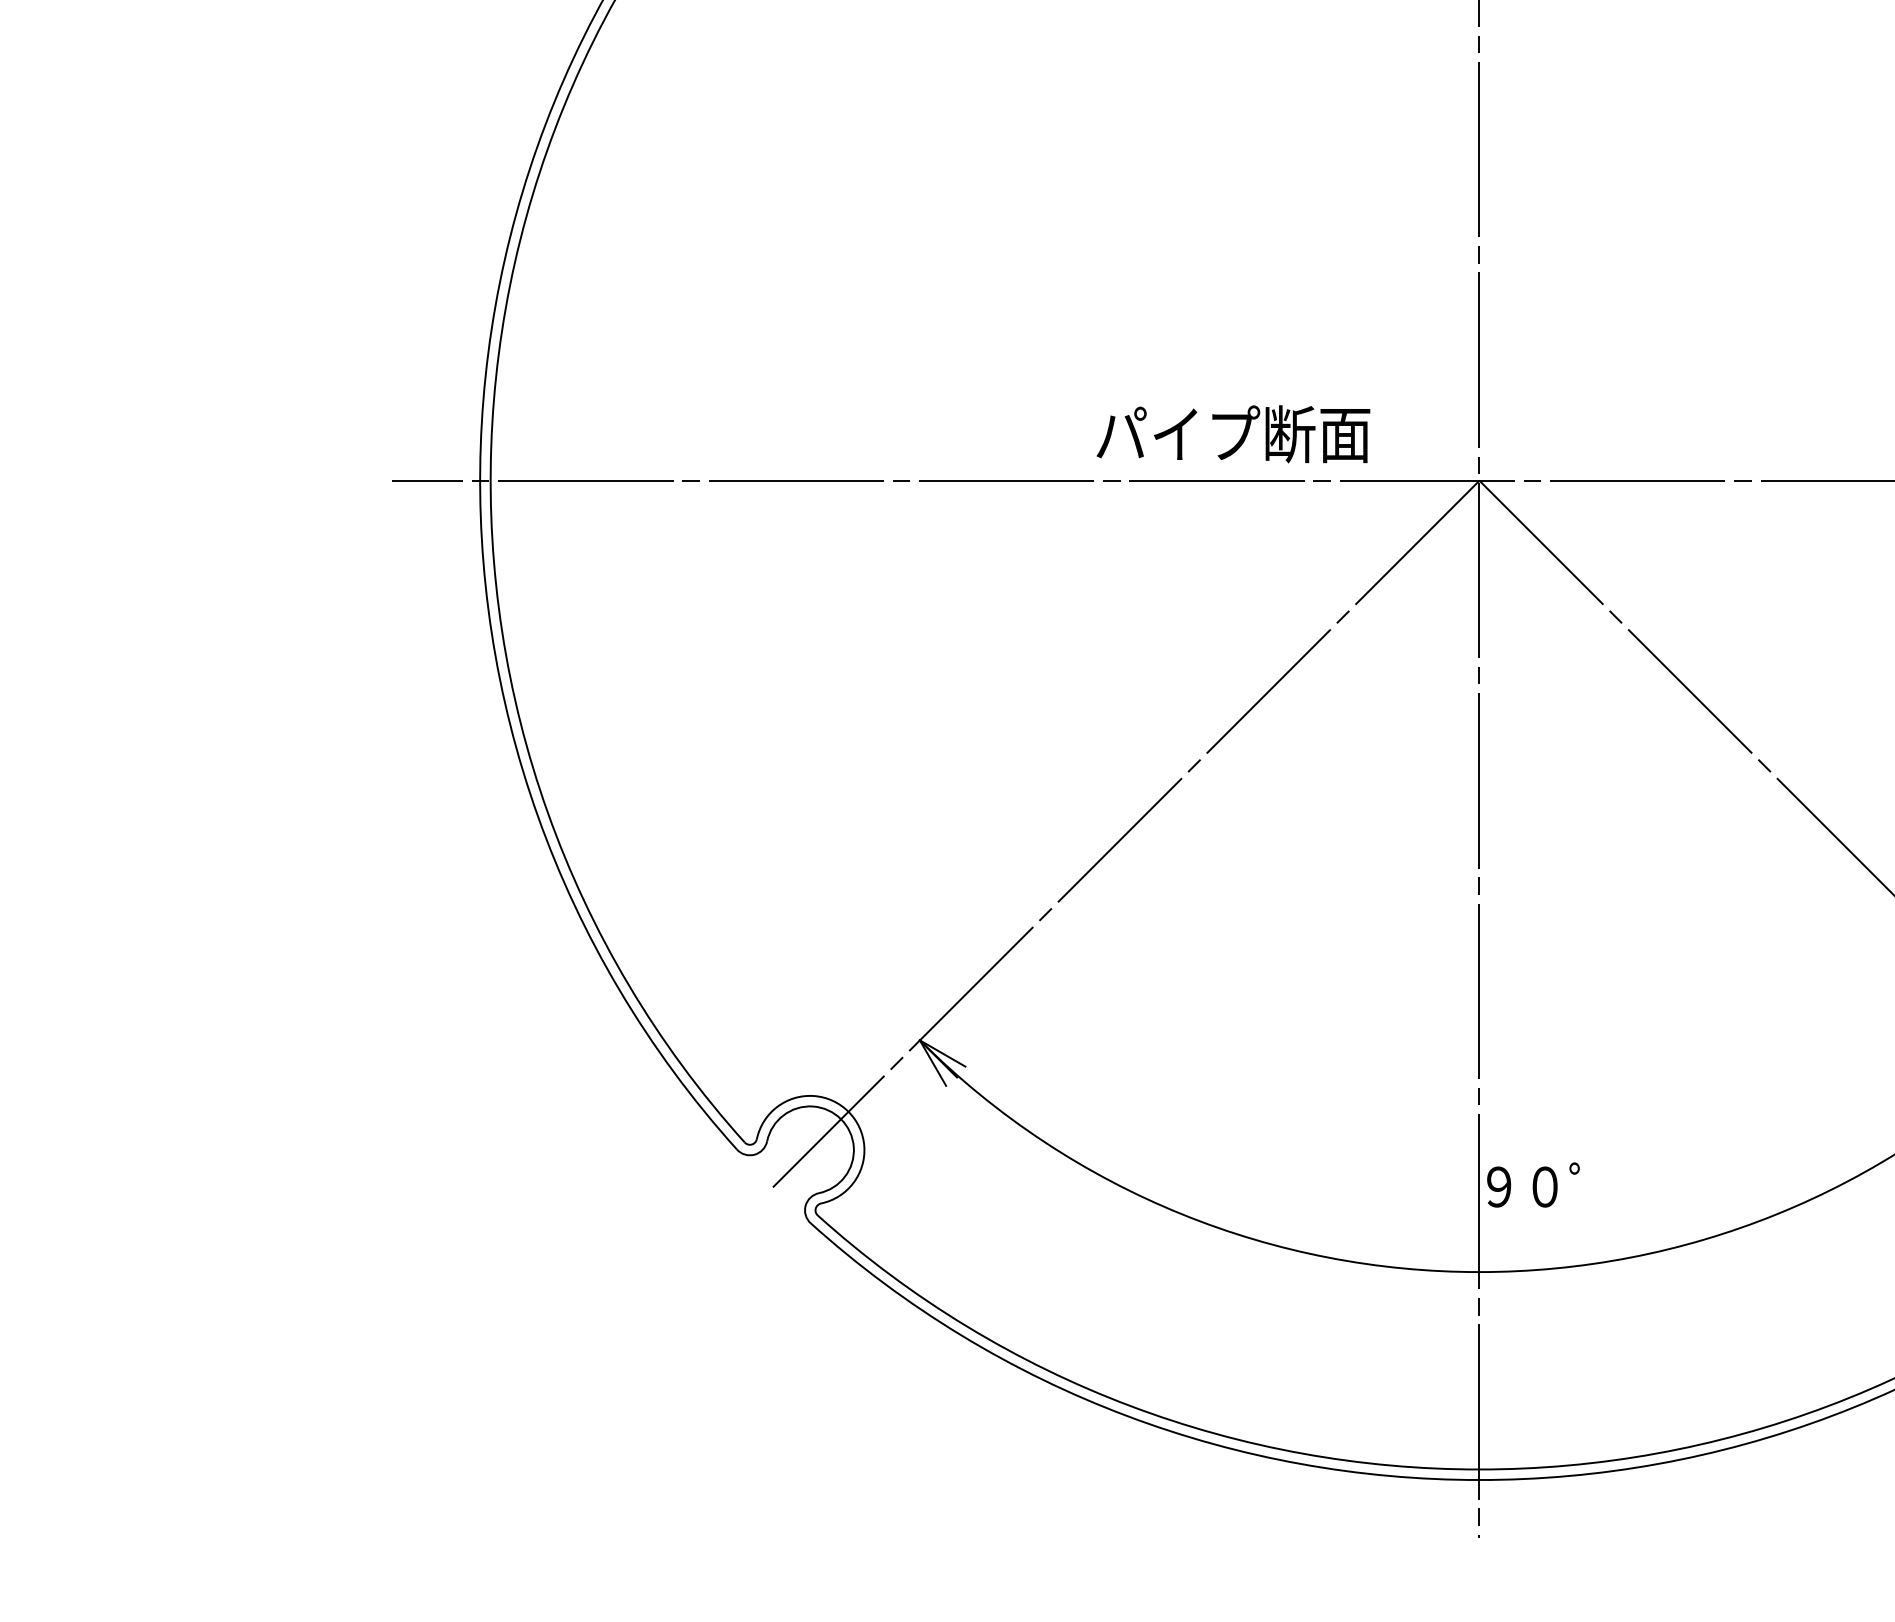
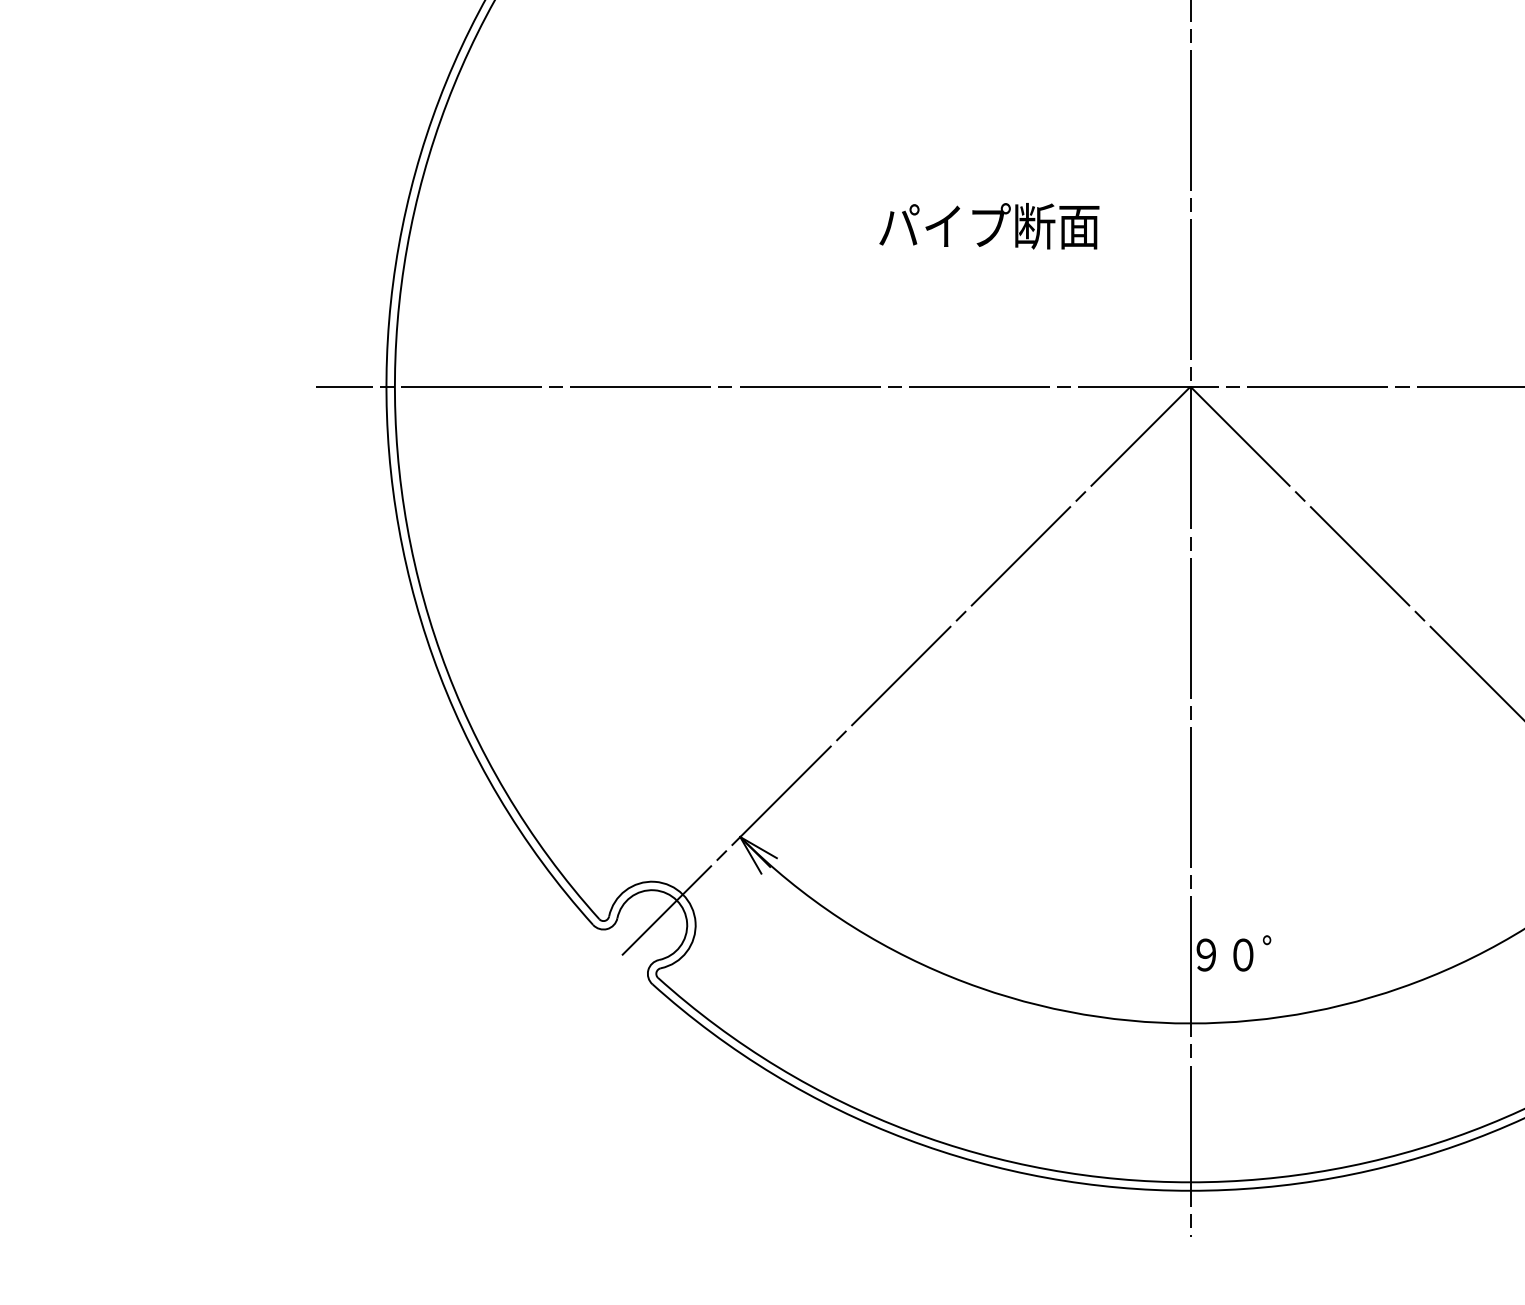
text: (1233, 434) -> (989, 226), moved

